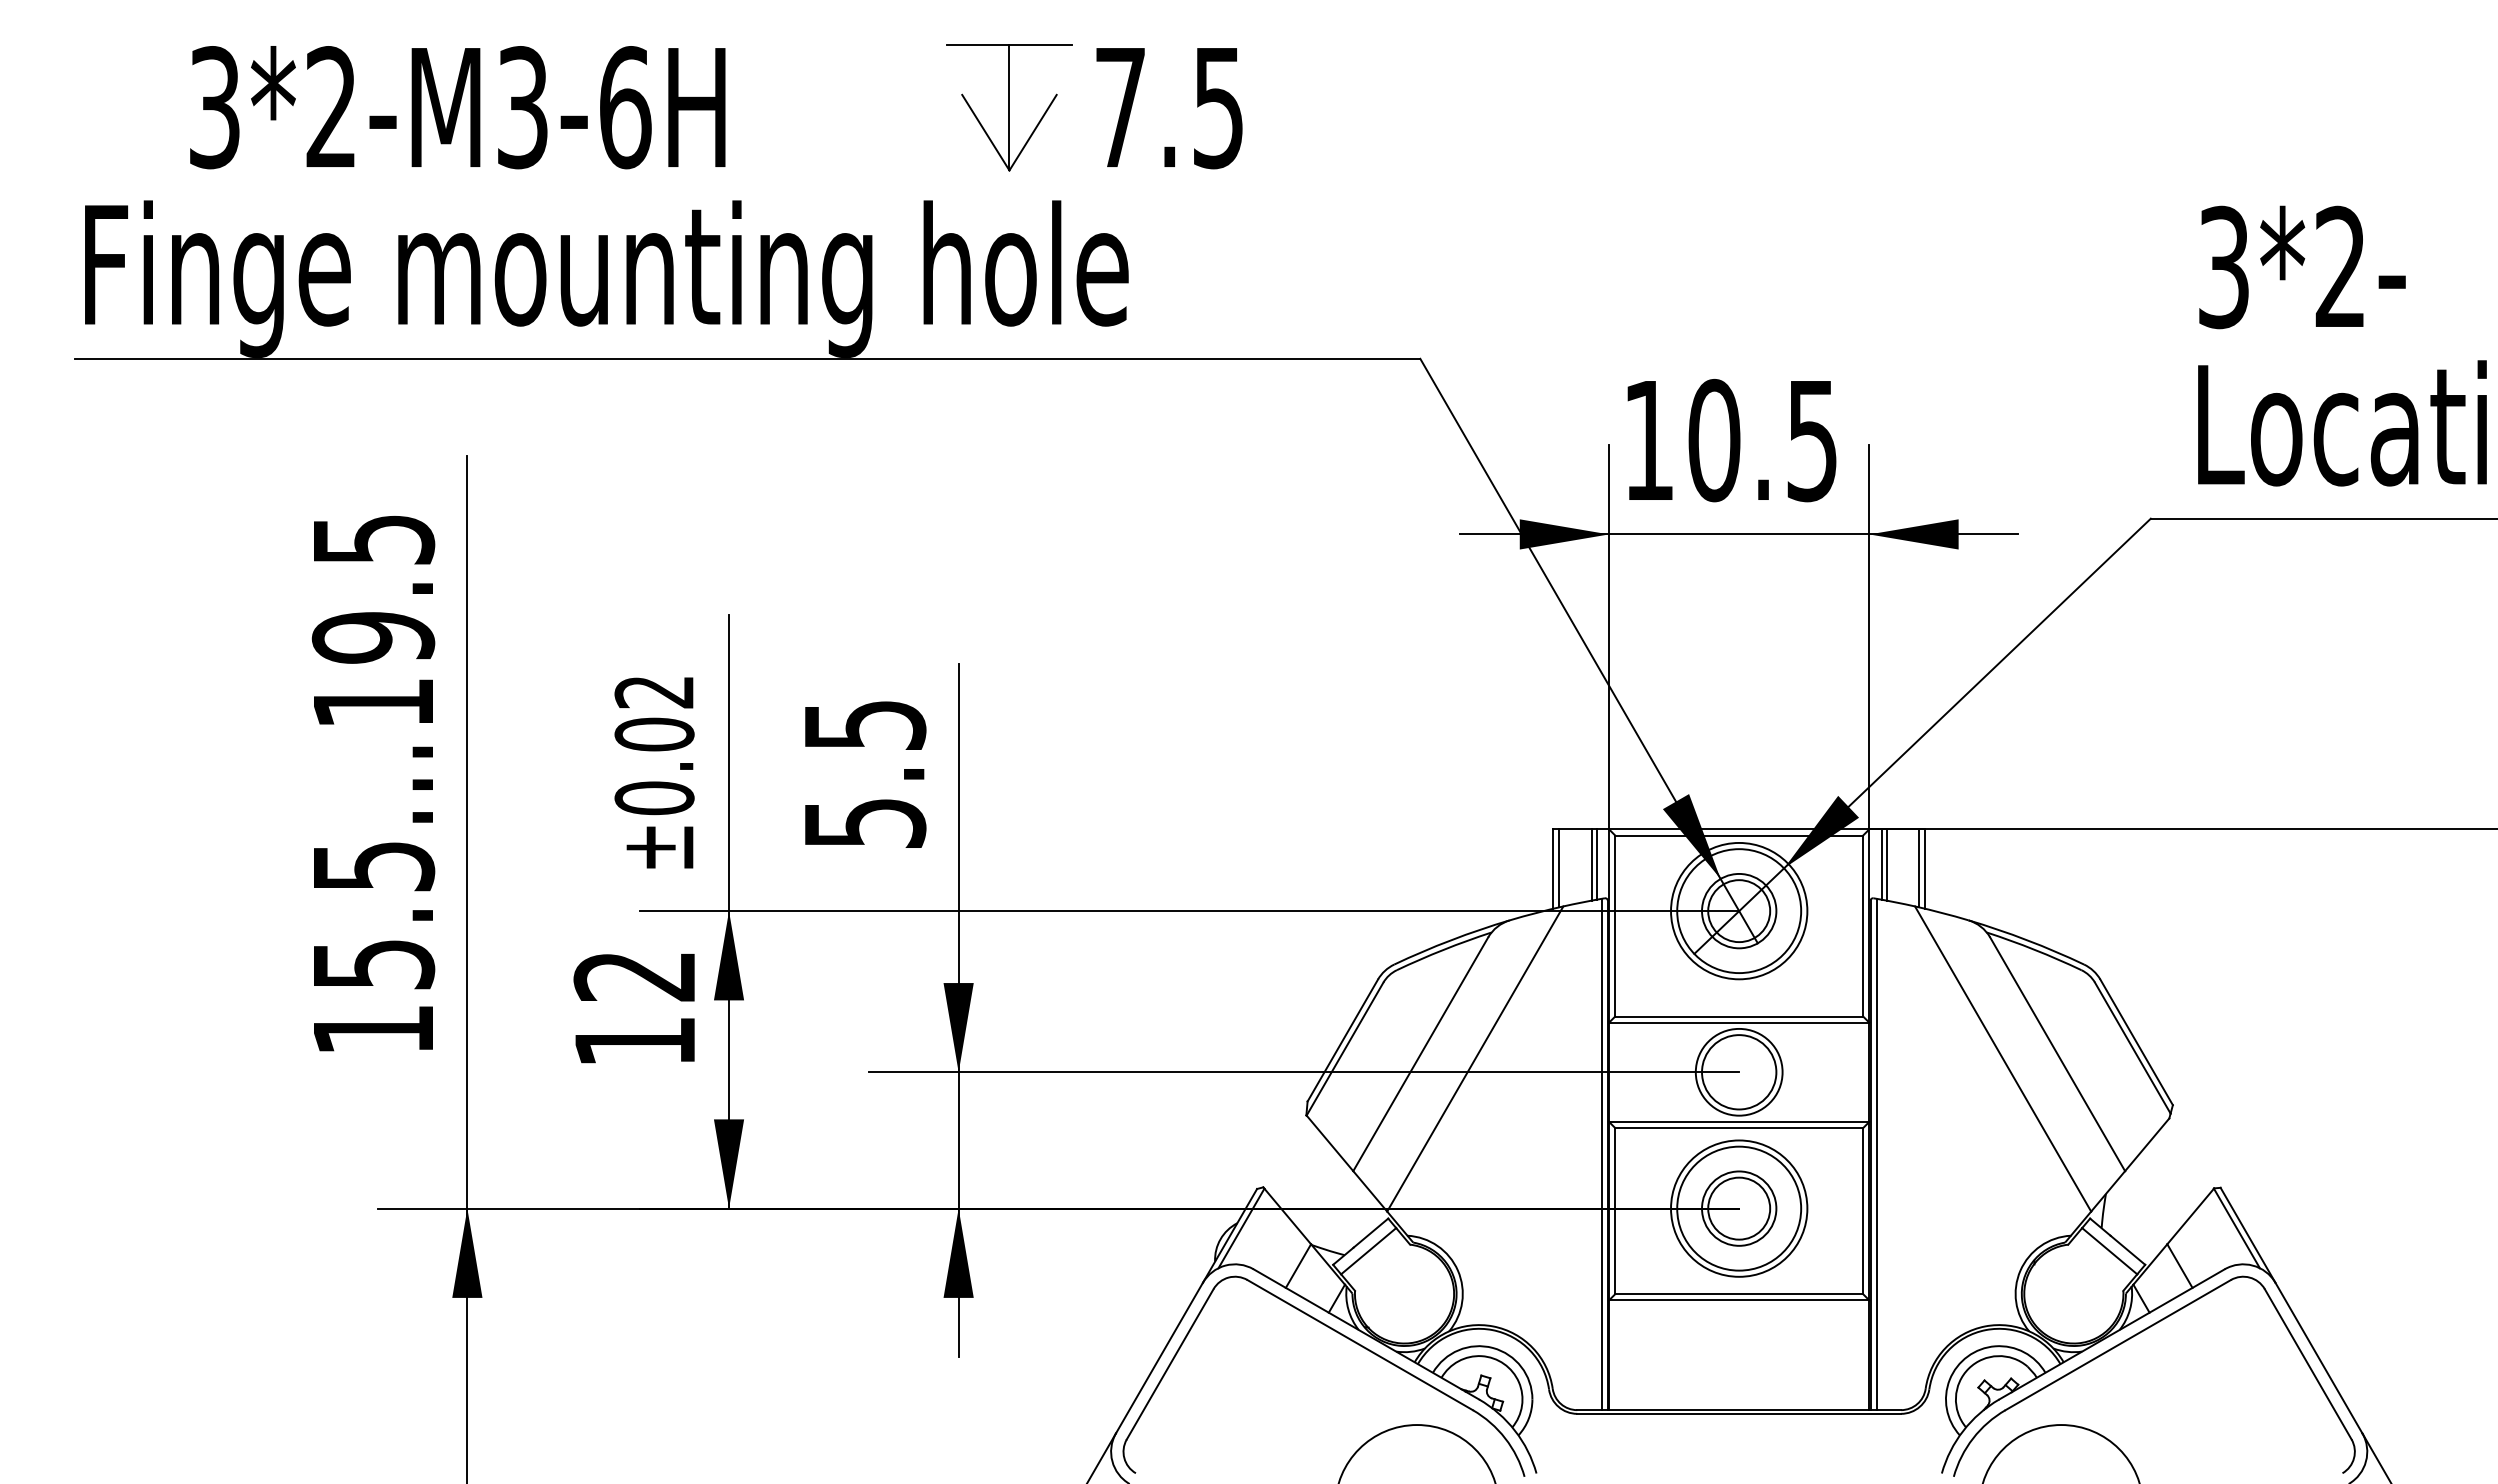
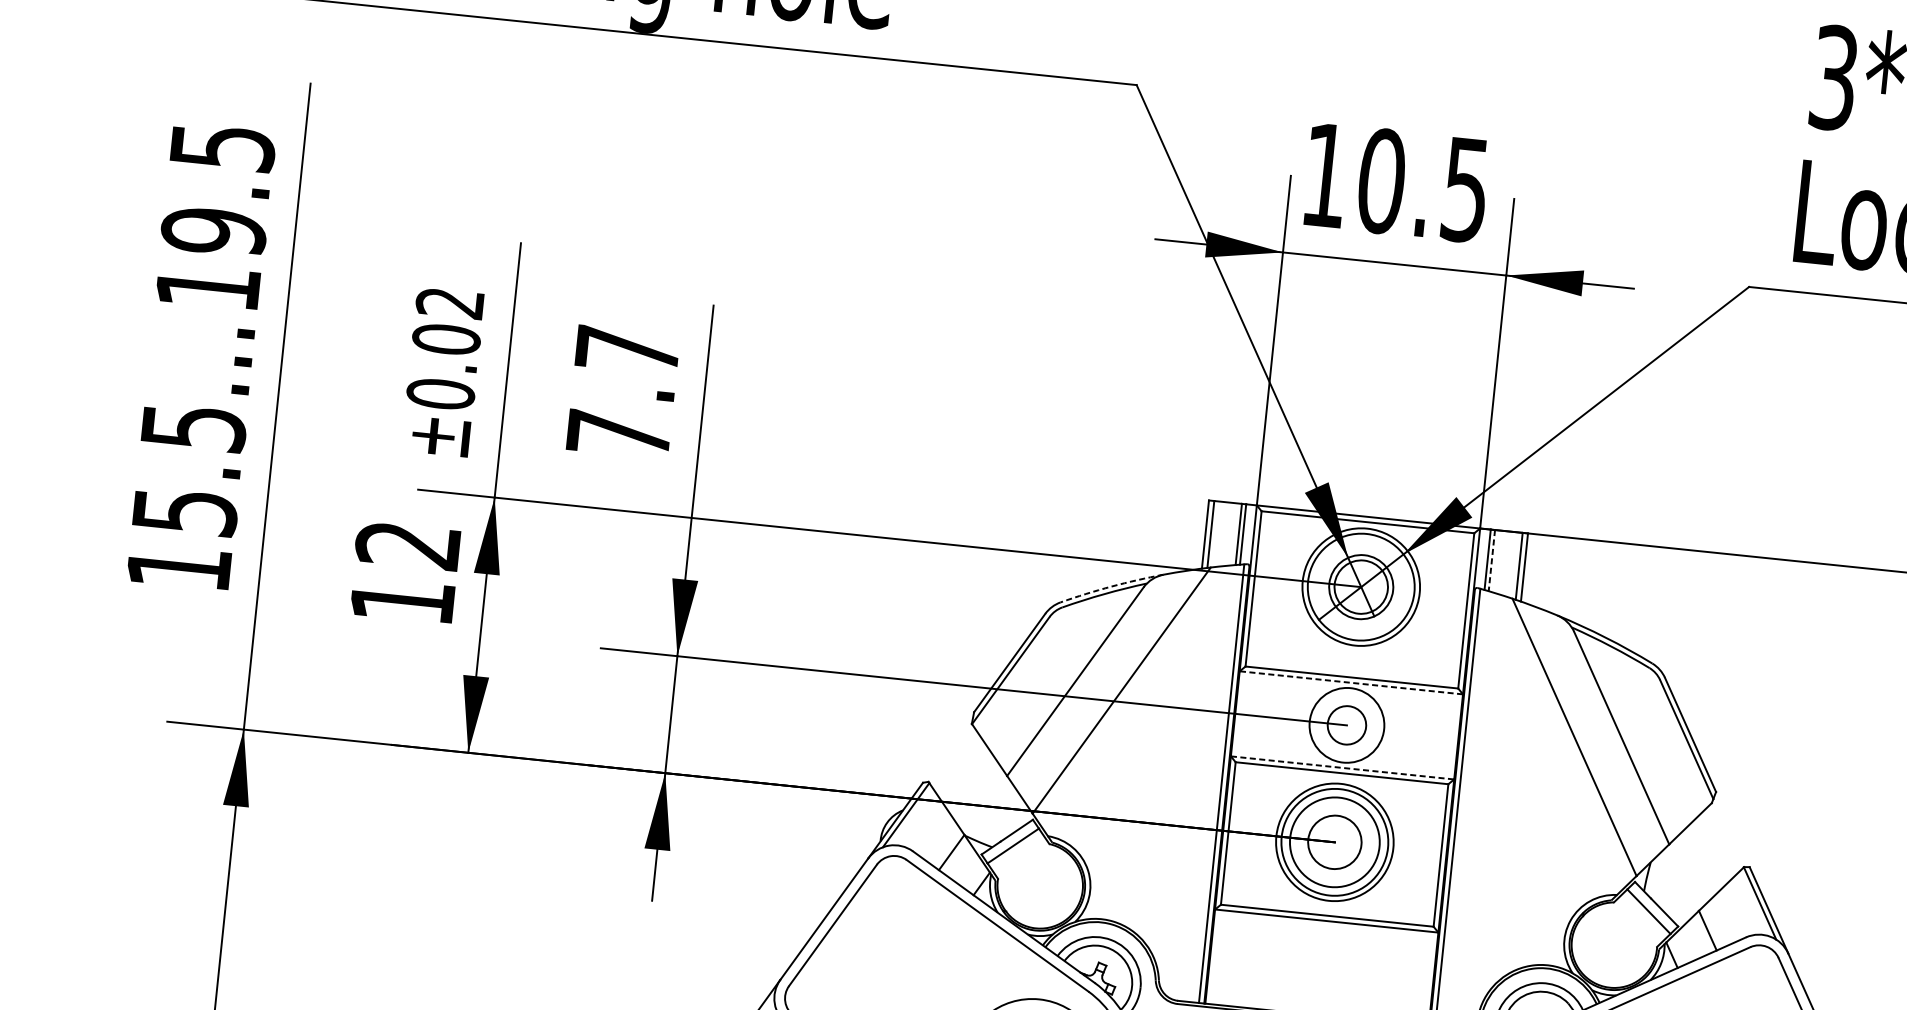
text: (865, 774) -> (623, 392), 5.5 -> 7.7
line: (1886, 864) -> (1491, 560), solid -> dashed
arc: (1451, 940) -> (1111, 586), solid -> dashed
line: (1738, 1022) -> (1350, 682), solid -> dashed
circle: (1739, 1072) -> (1347, 725), size x0.6
line: (1739, 1121) -> (1342, 767), solid -> dashed
circle: (1739, 1208) -> (1335, 842), size x1.4

